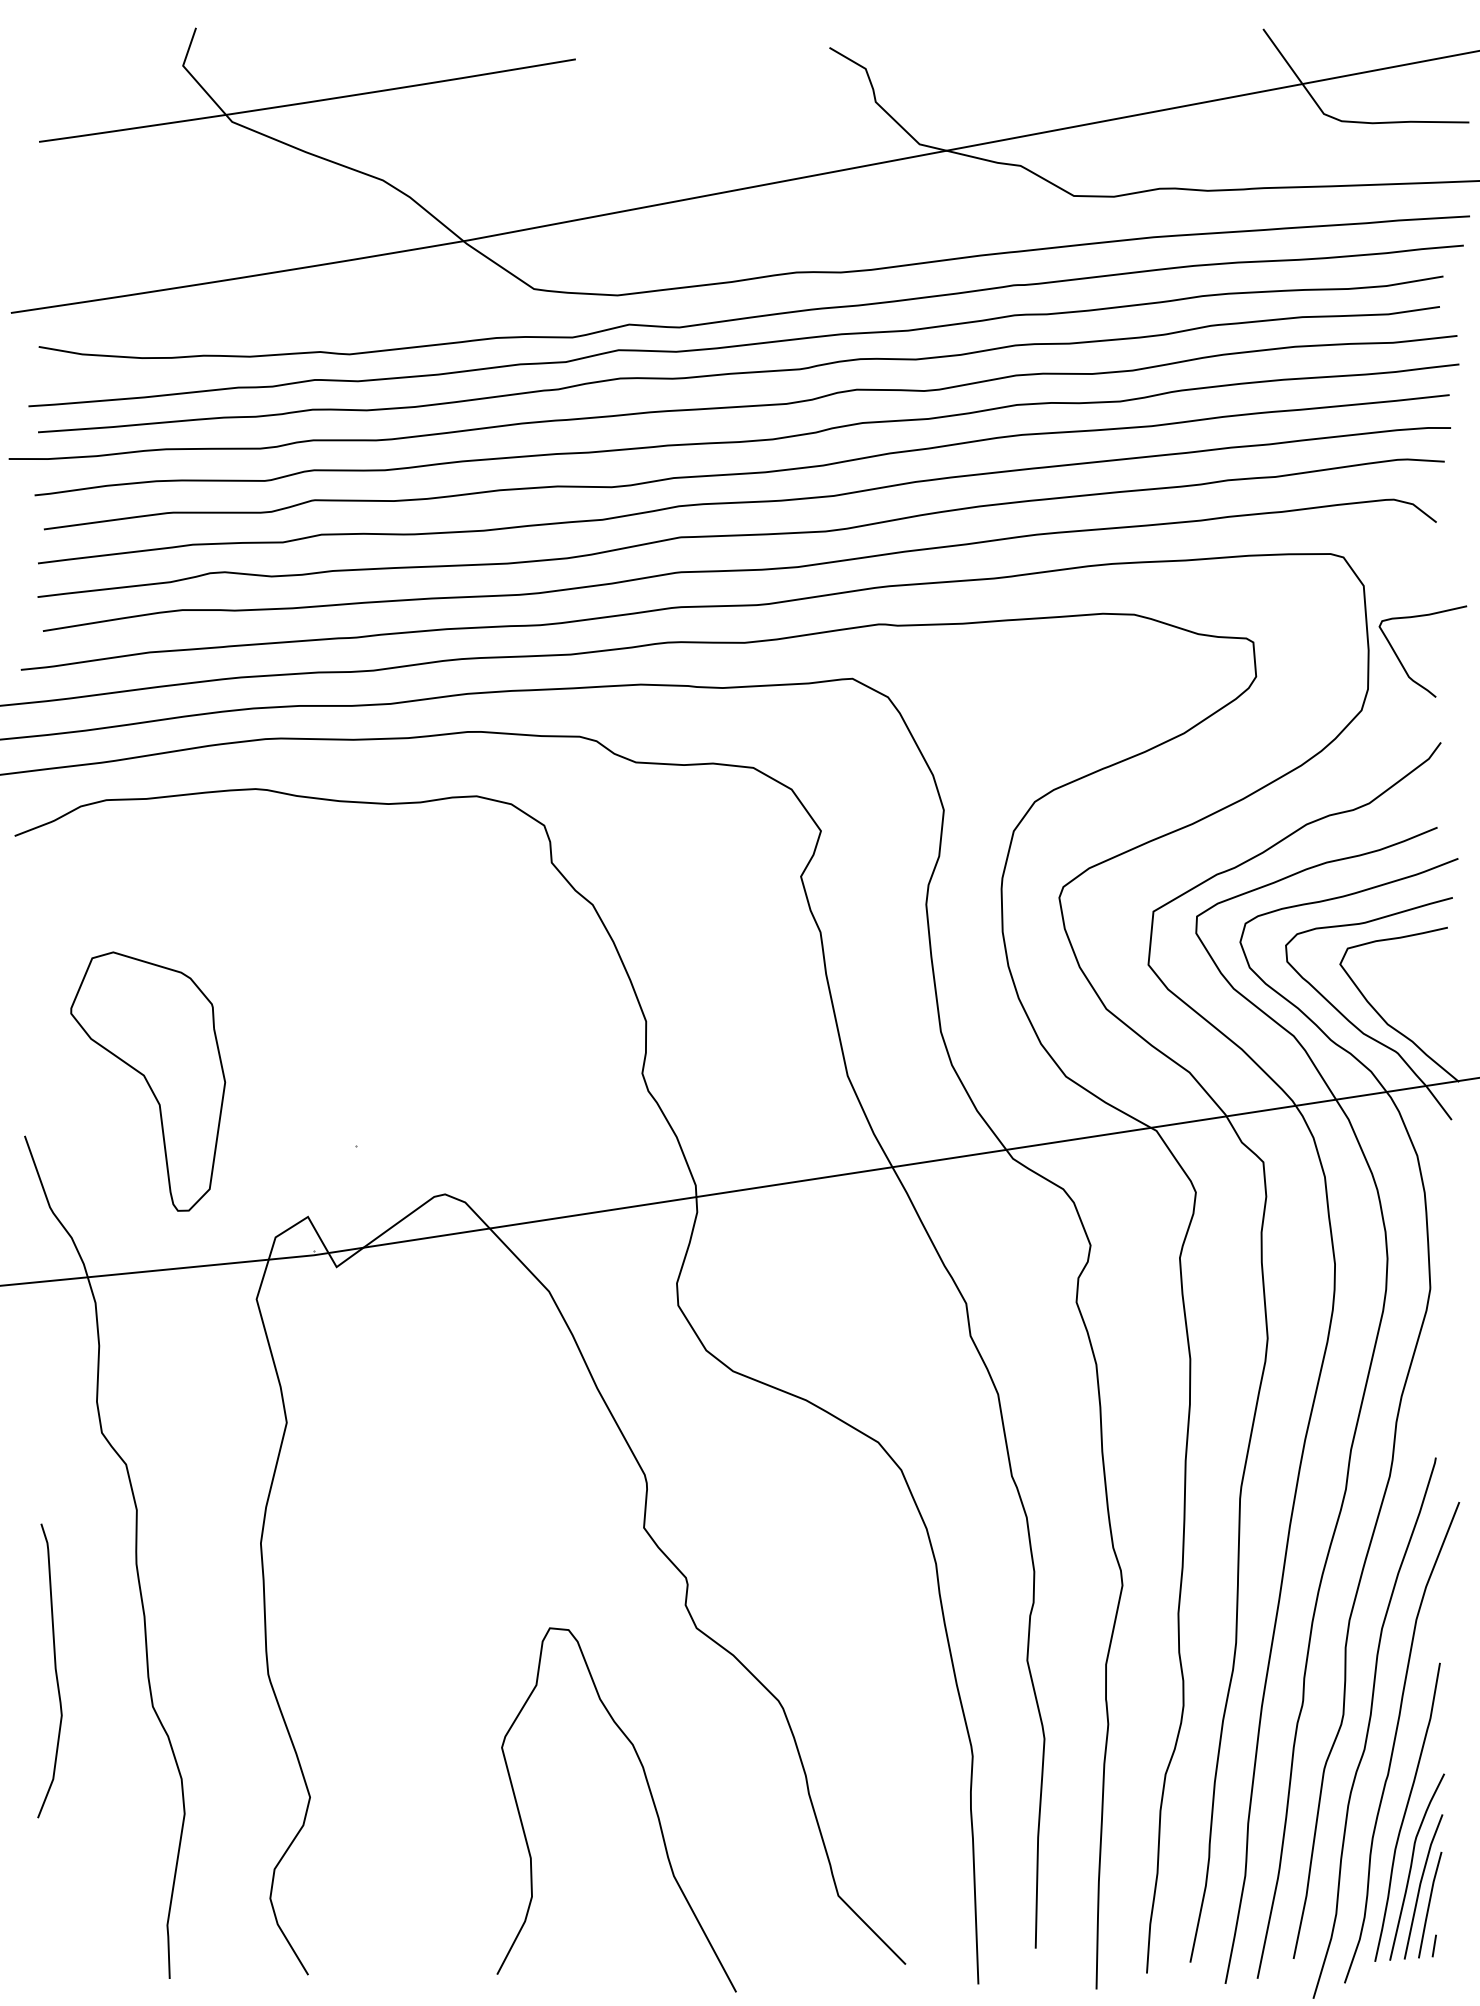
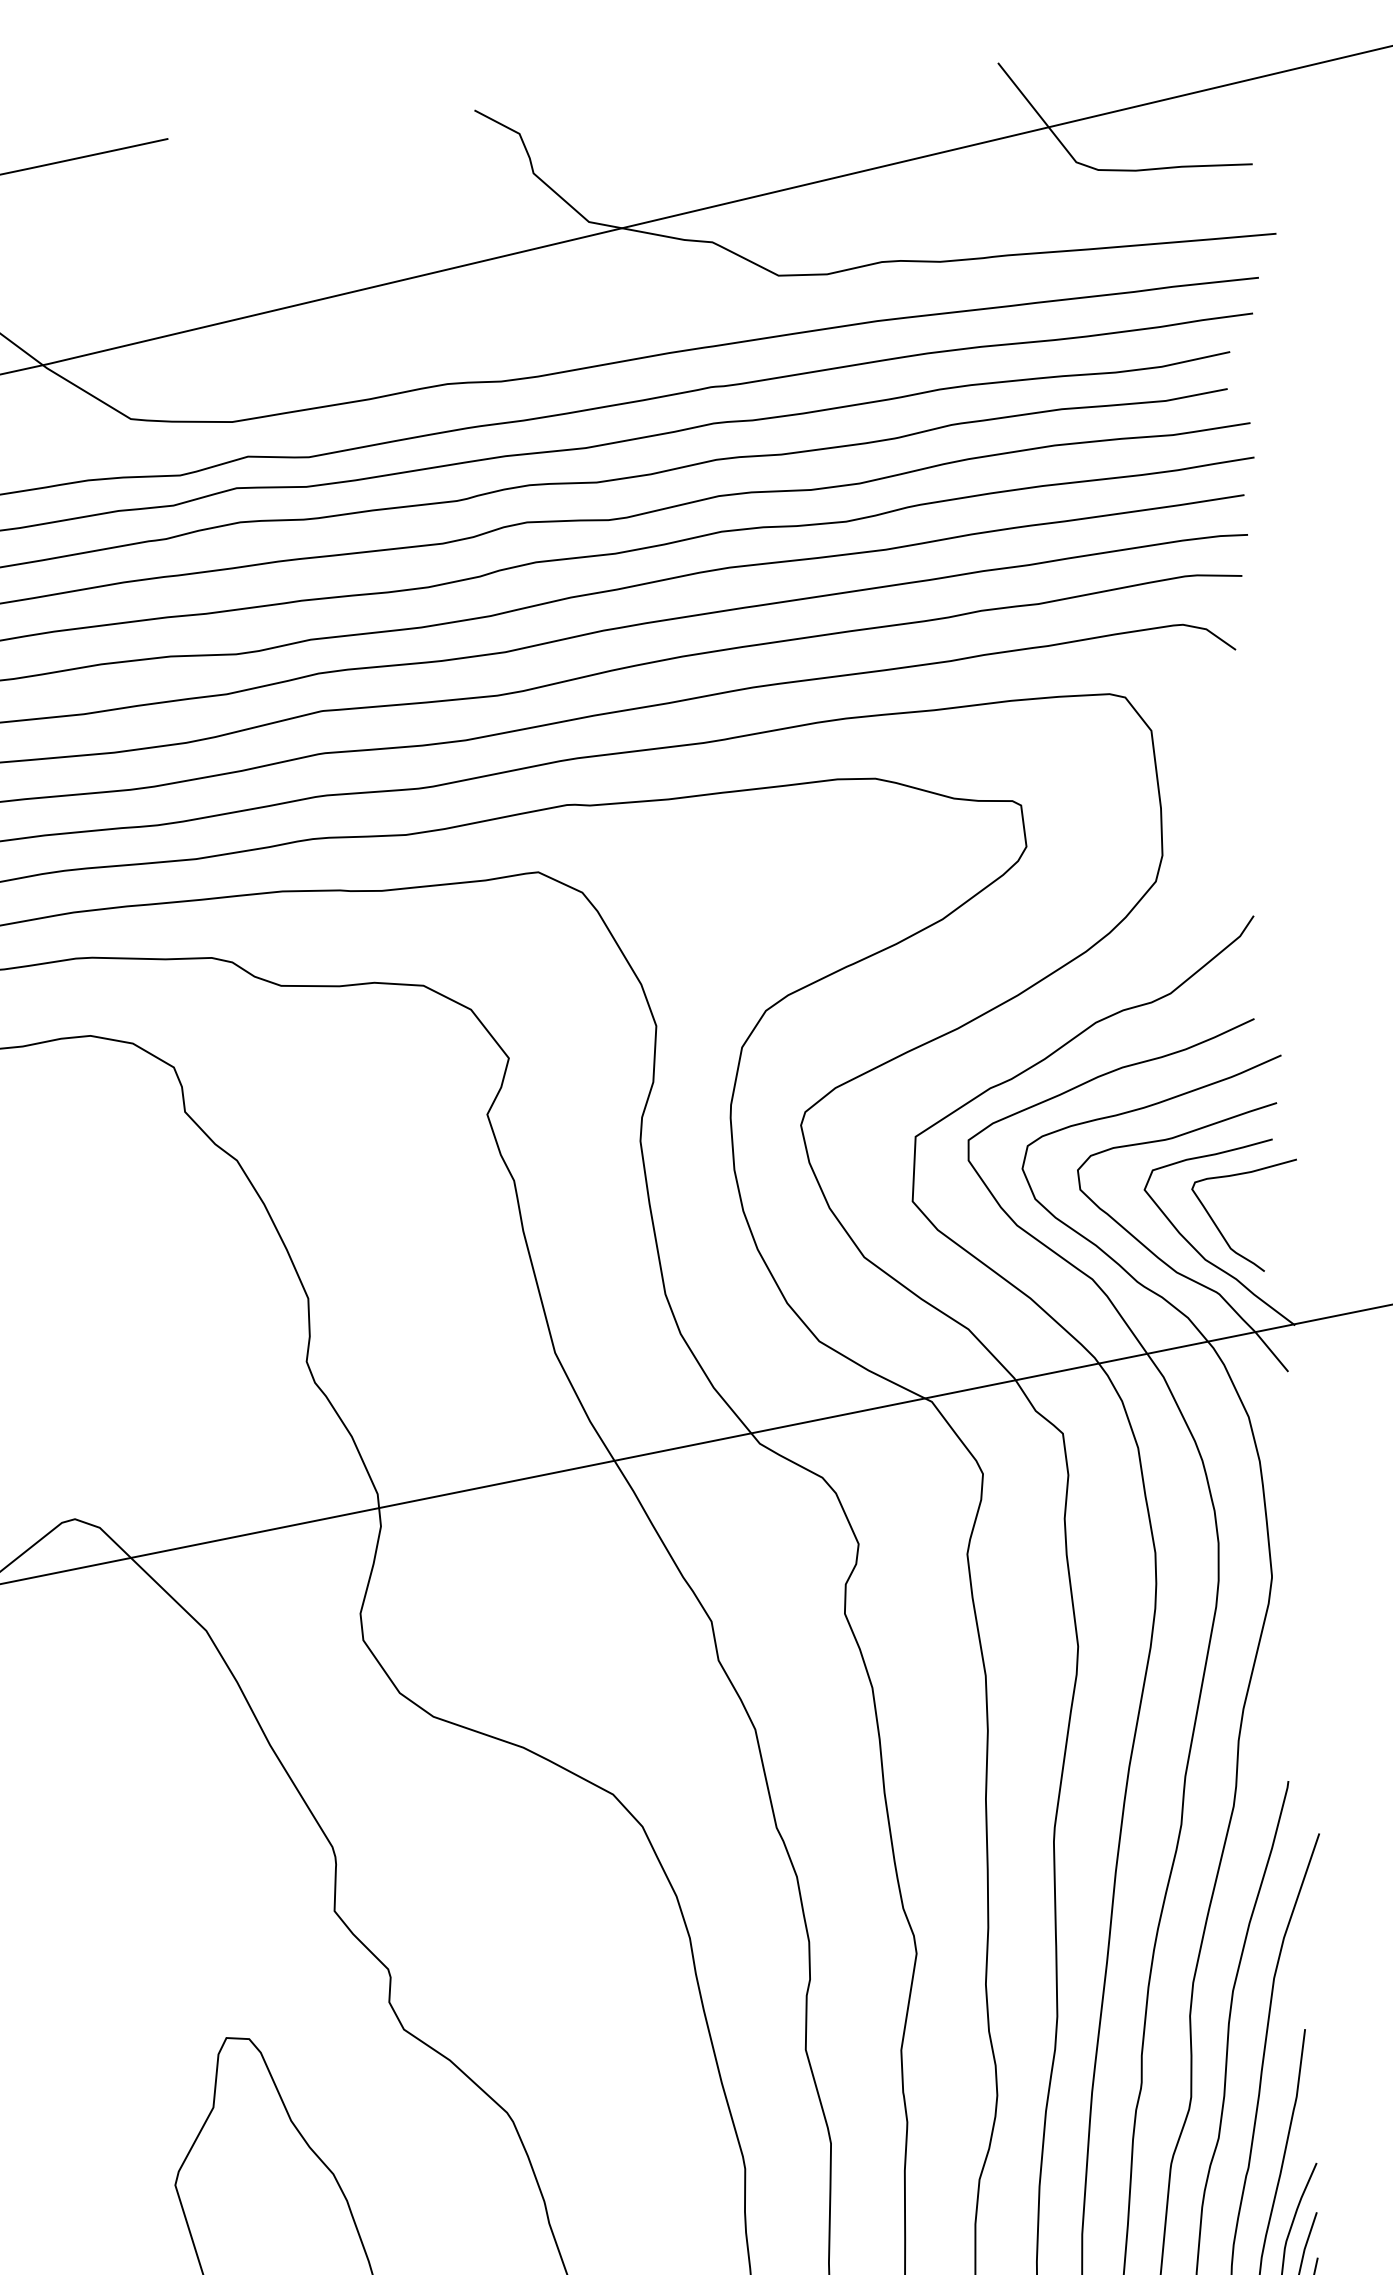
curve: (1401, 661) -> (1220, 1230), moved

